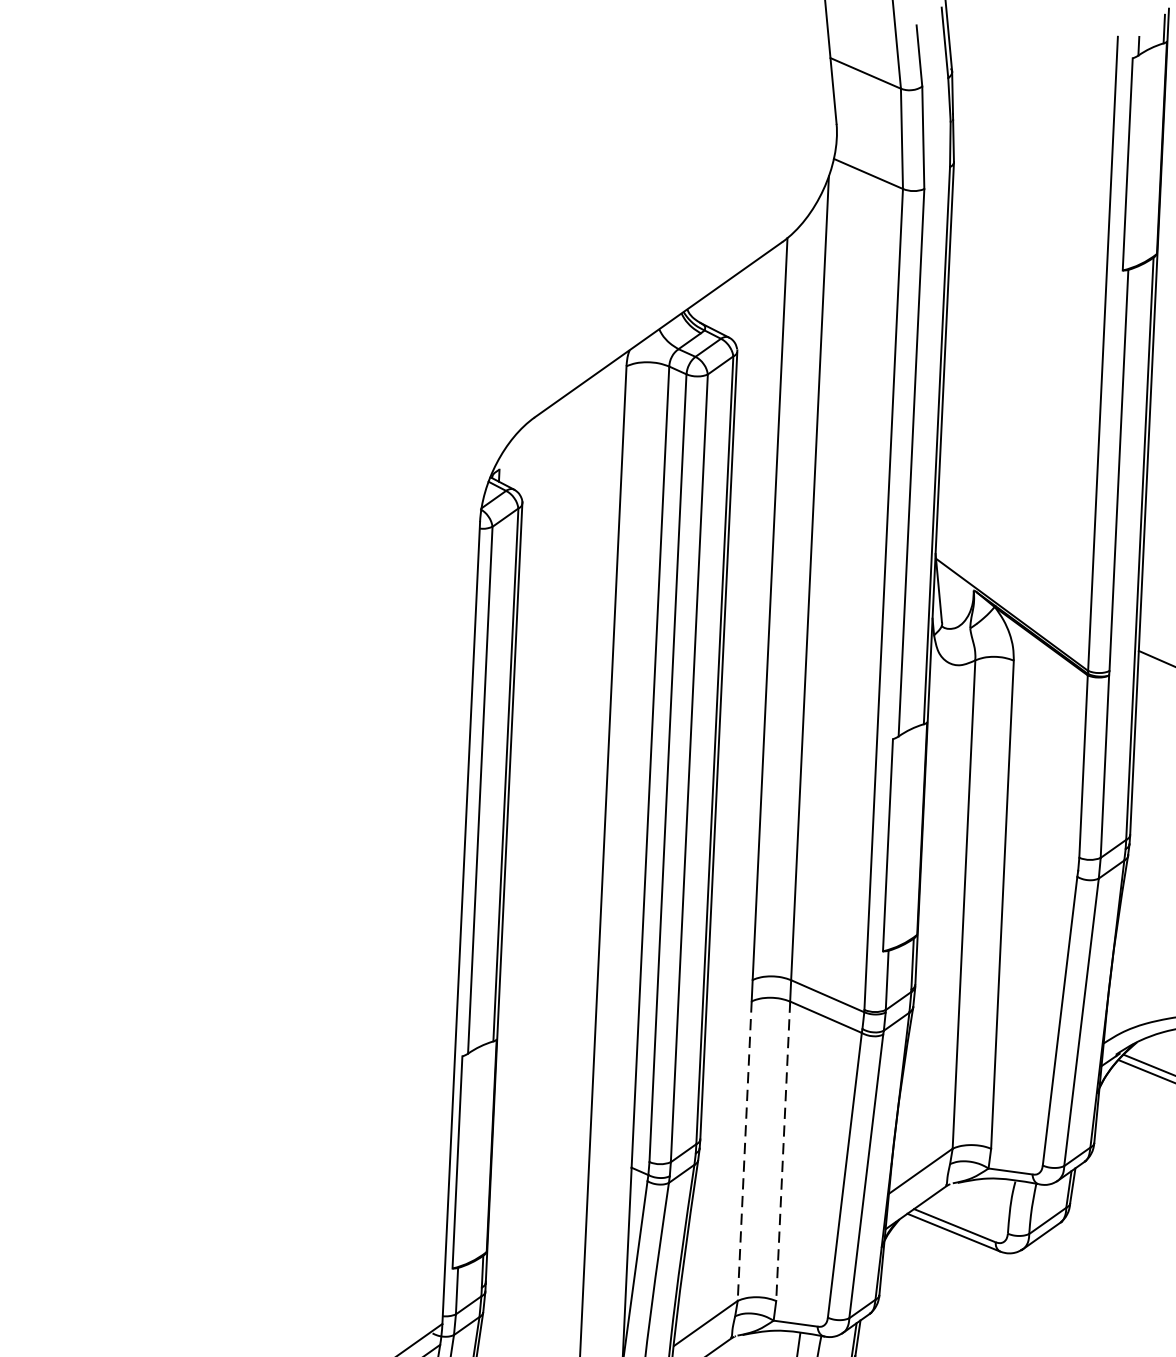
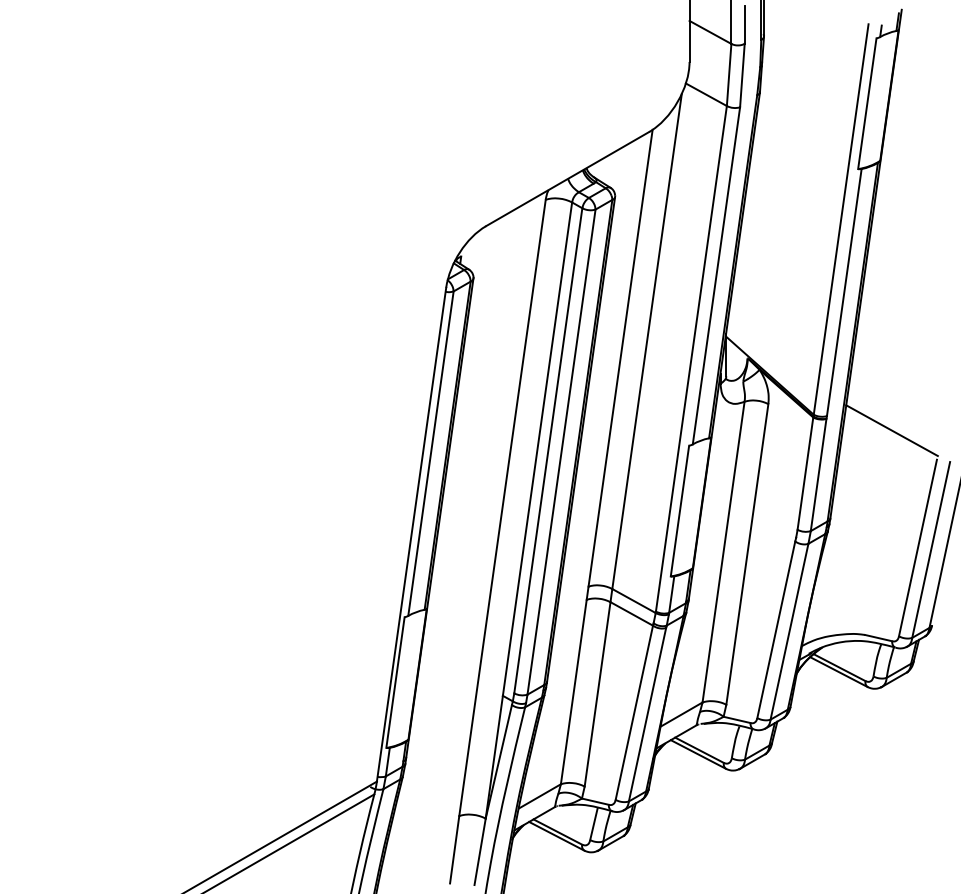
line: (744, 1151) -> (573, 692), dashed -> solid
line: (783, 1151) -> (597, 694), dashed -> solid

